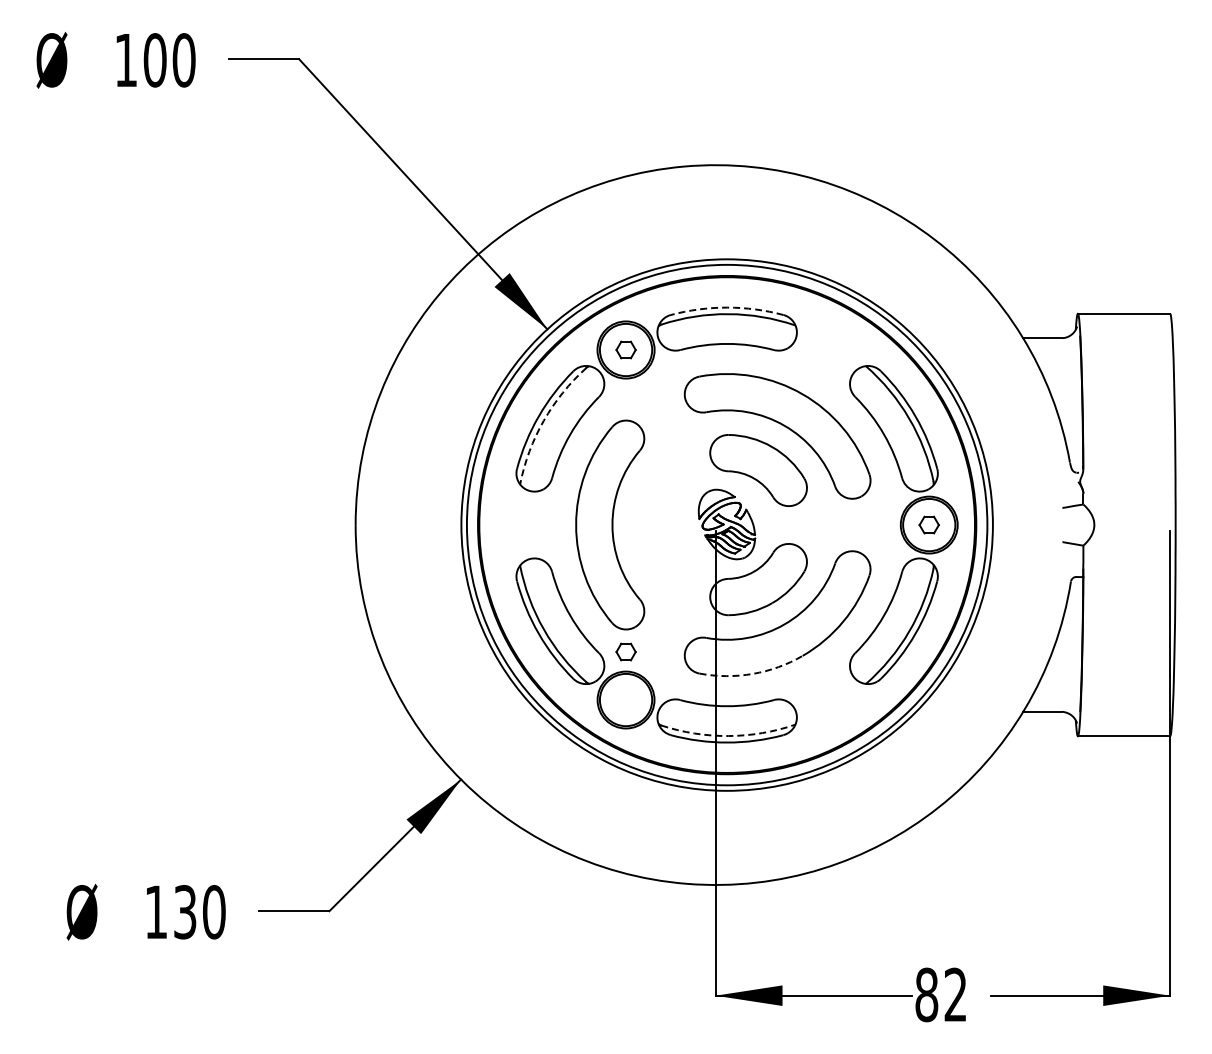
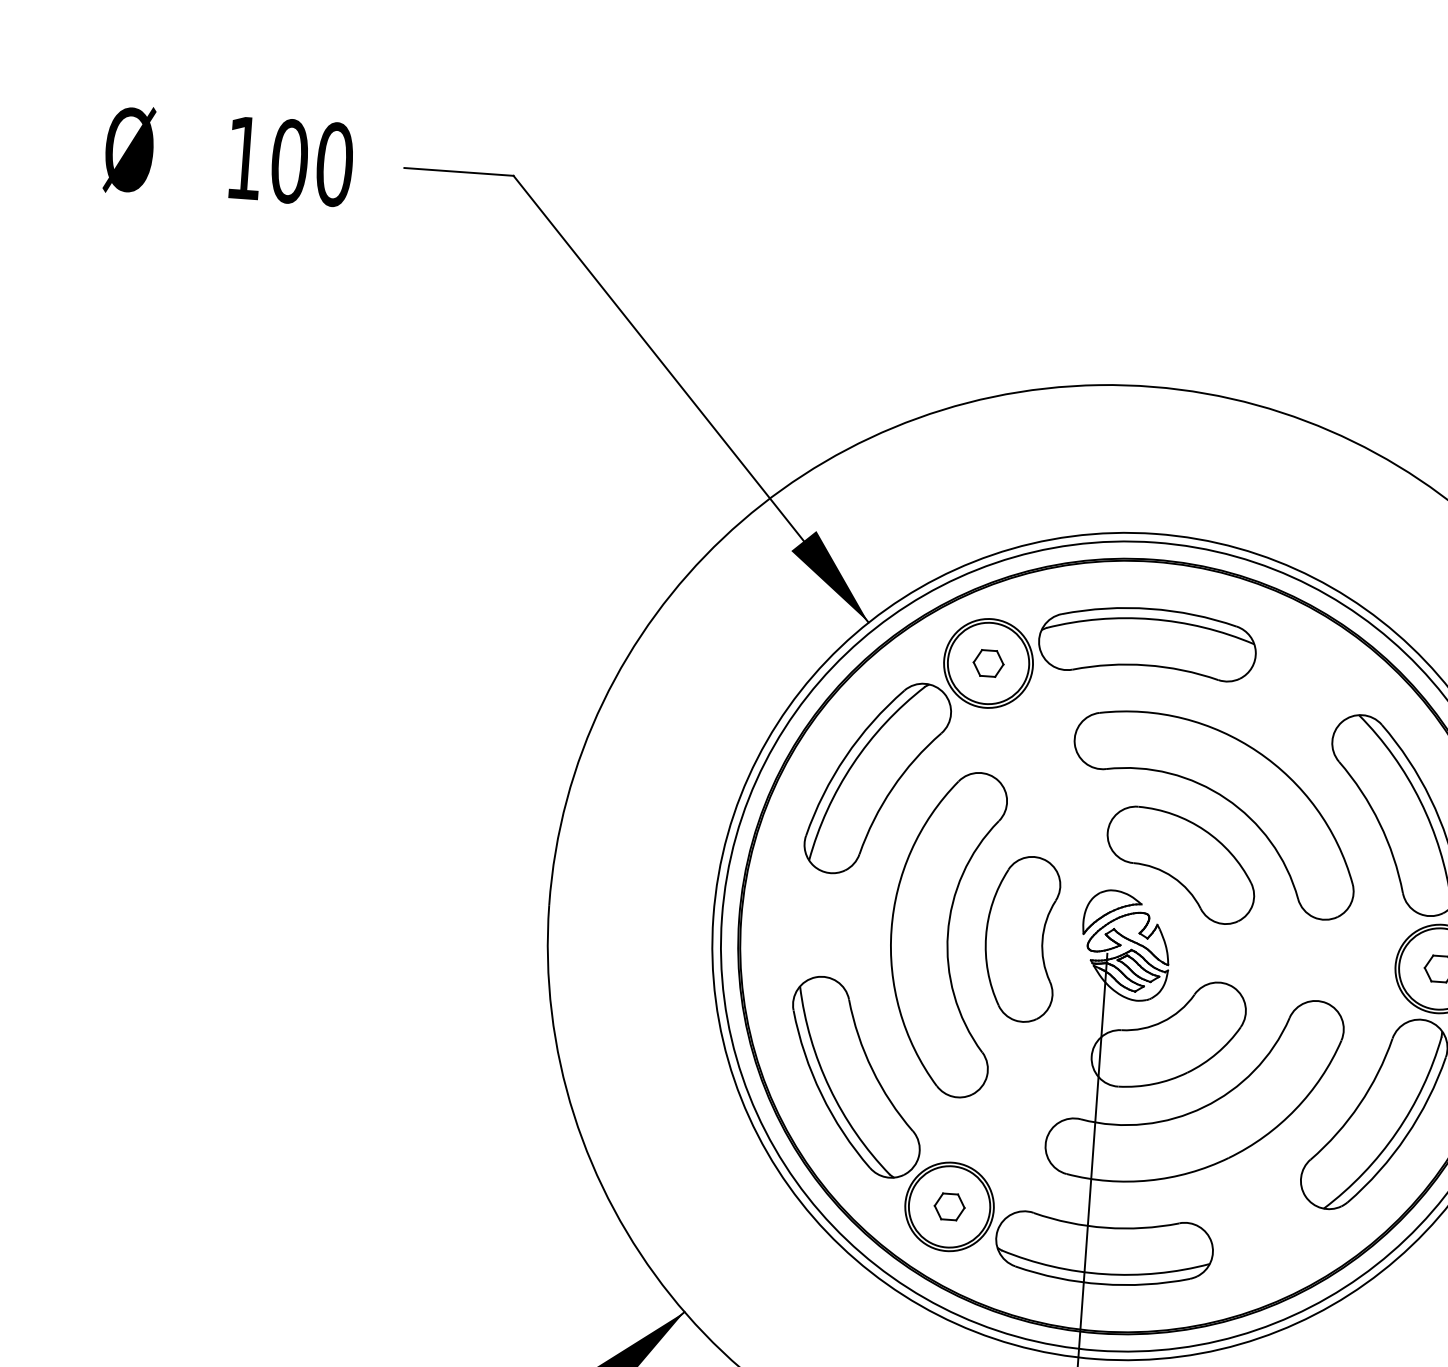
arc: (727, 307) -> (1150, 608), dashed -> solid
arc: (543, 420) -> (852, 763), dashed -> solid
part: (659, 524) -> (1021, 938), added
part: (625, 651) -> (948, 1205), moved
arc: (752, 673) -> (1148, 1179), dashed -> solid
arc: (728, 736) -> (1104, 1274), dashed -> solid

